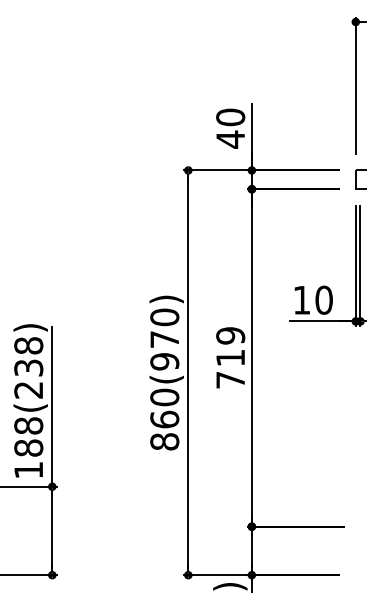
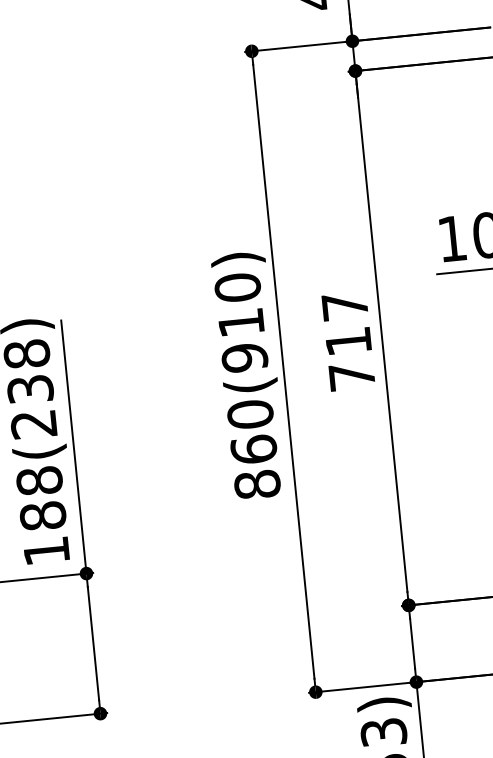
text: (230, 335) -> (344, 305), 719 -> 717
text: (164, 339) -> (240, 322), 860(970) -> 860(910)

